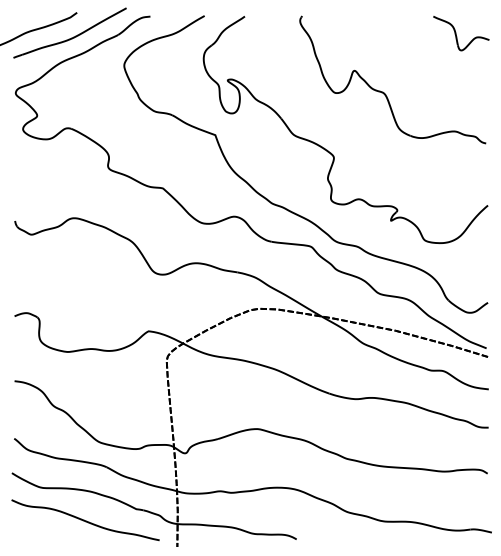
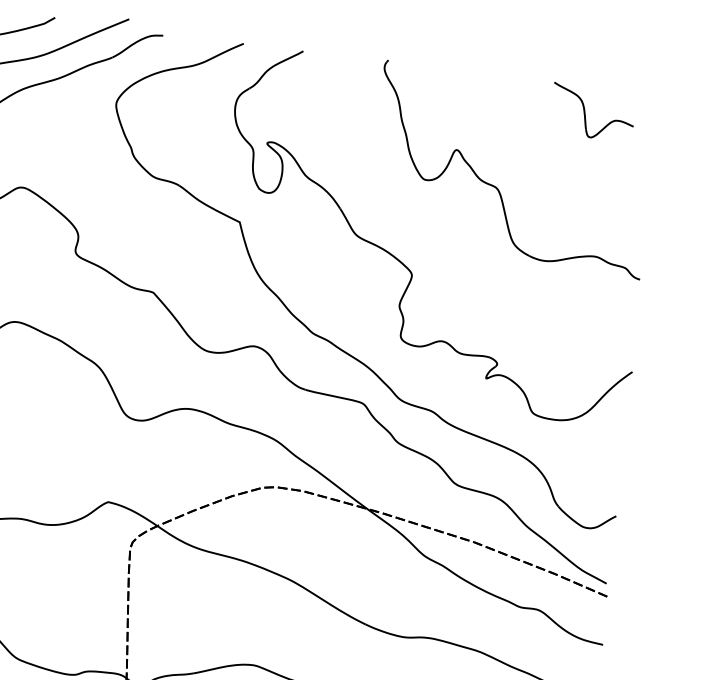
part: (461, 33) -> (593, 112), moved

